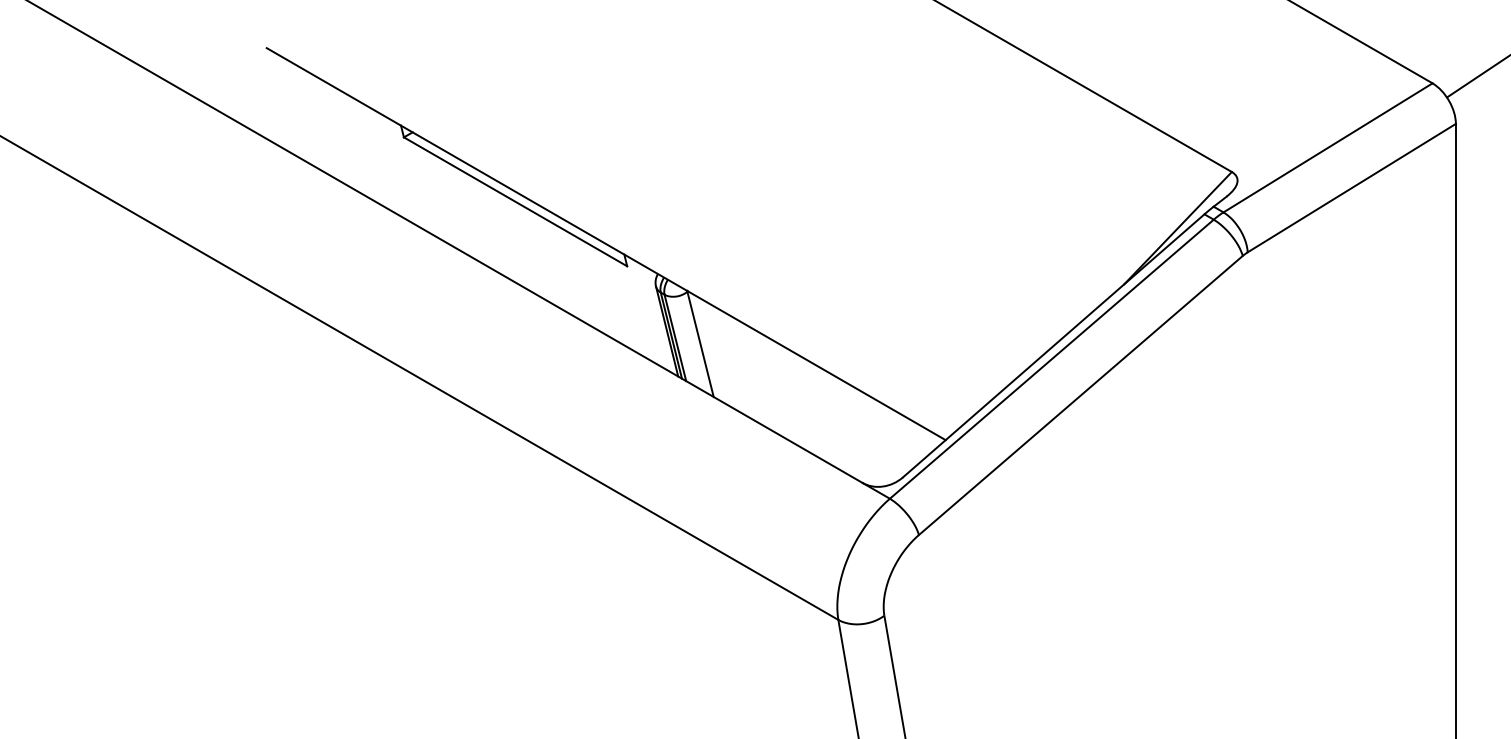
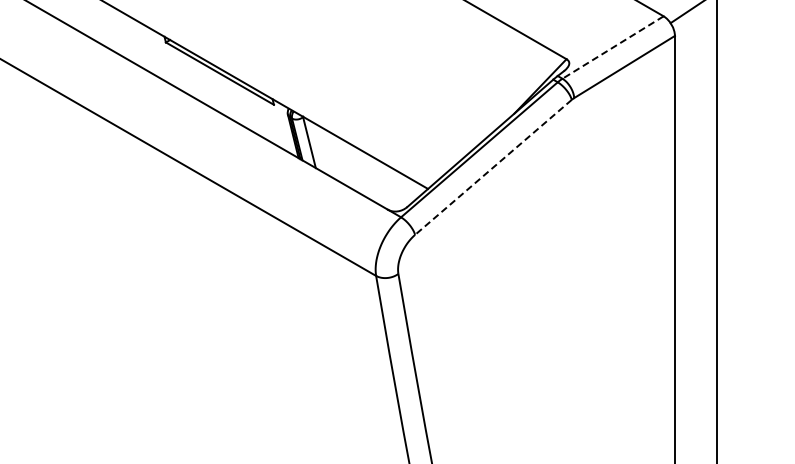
line: (1326, 147) -> (612, 47), solid -> dashed
line: (1080, 395) -> (493, 167), solid -> dashed

